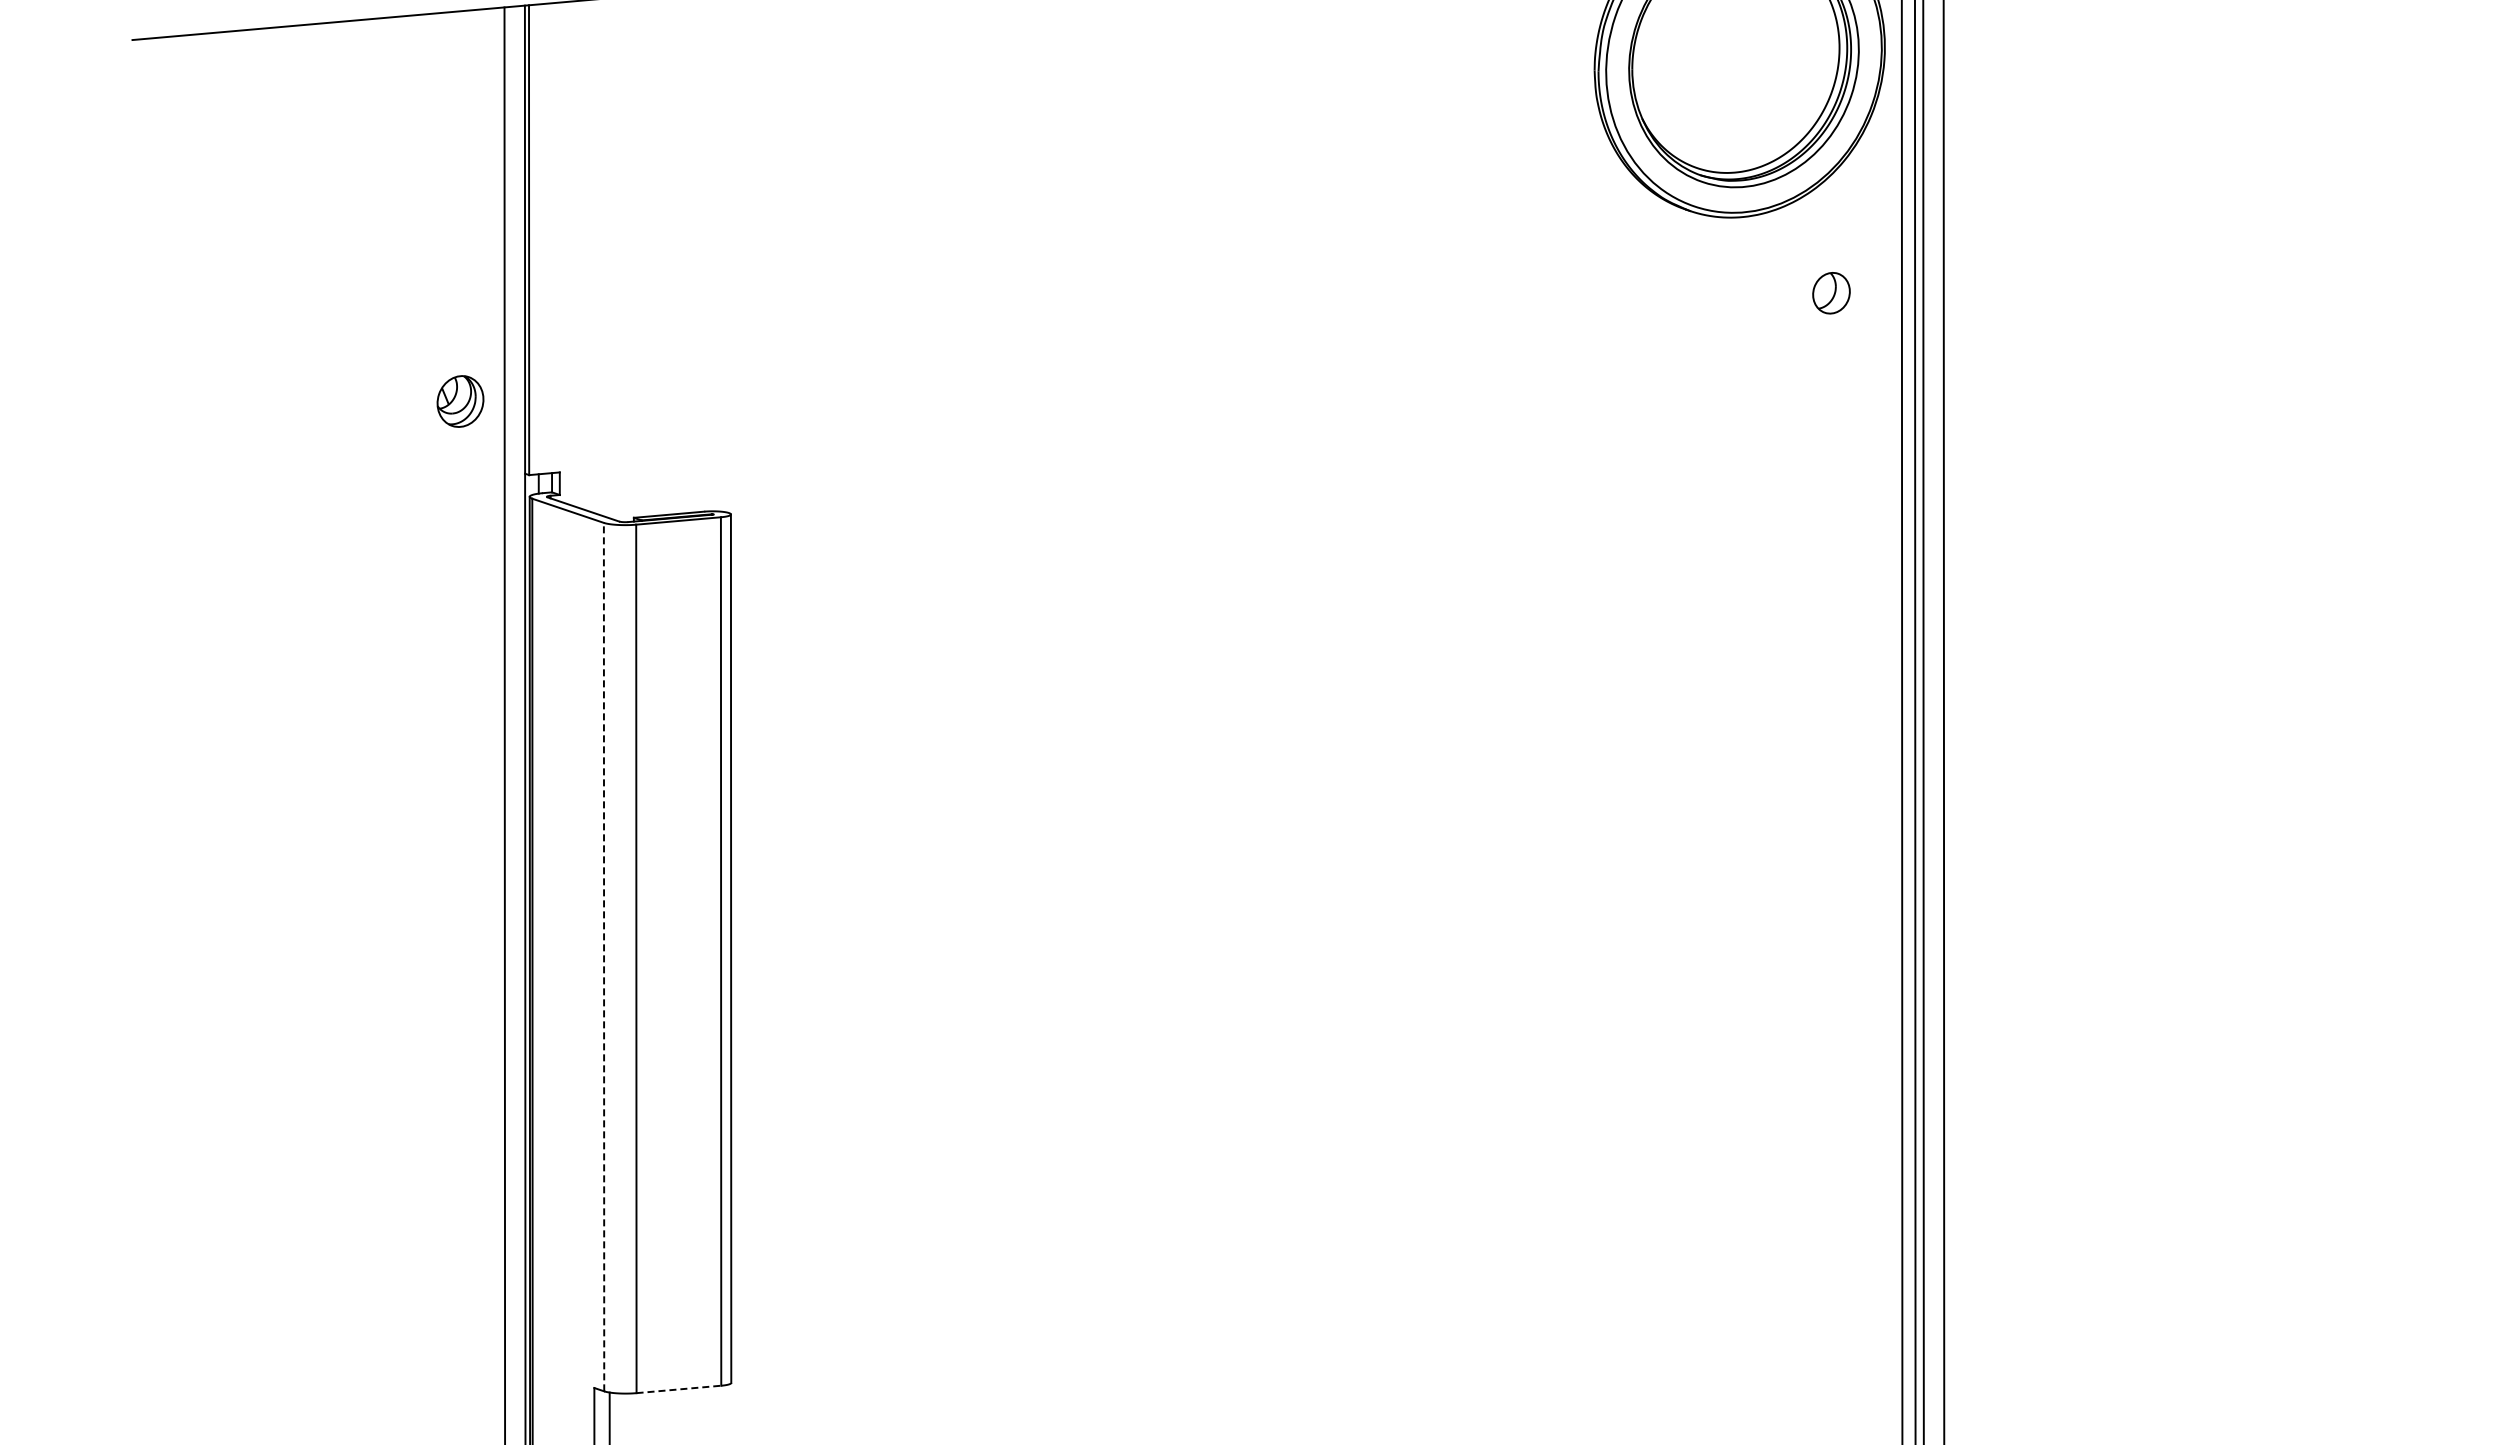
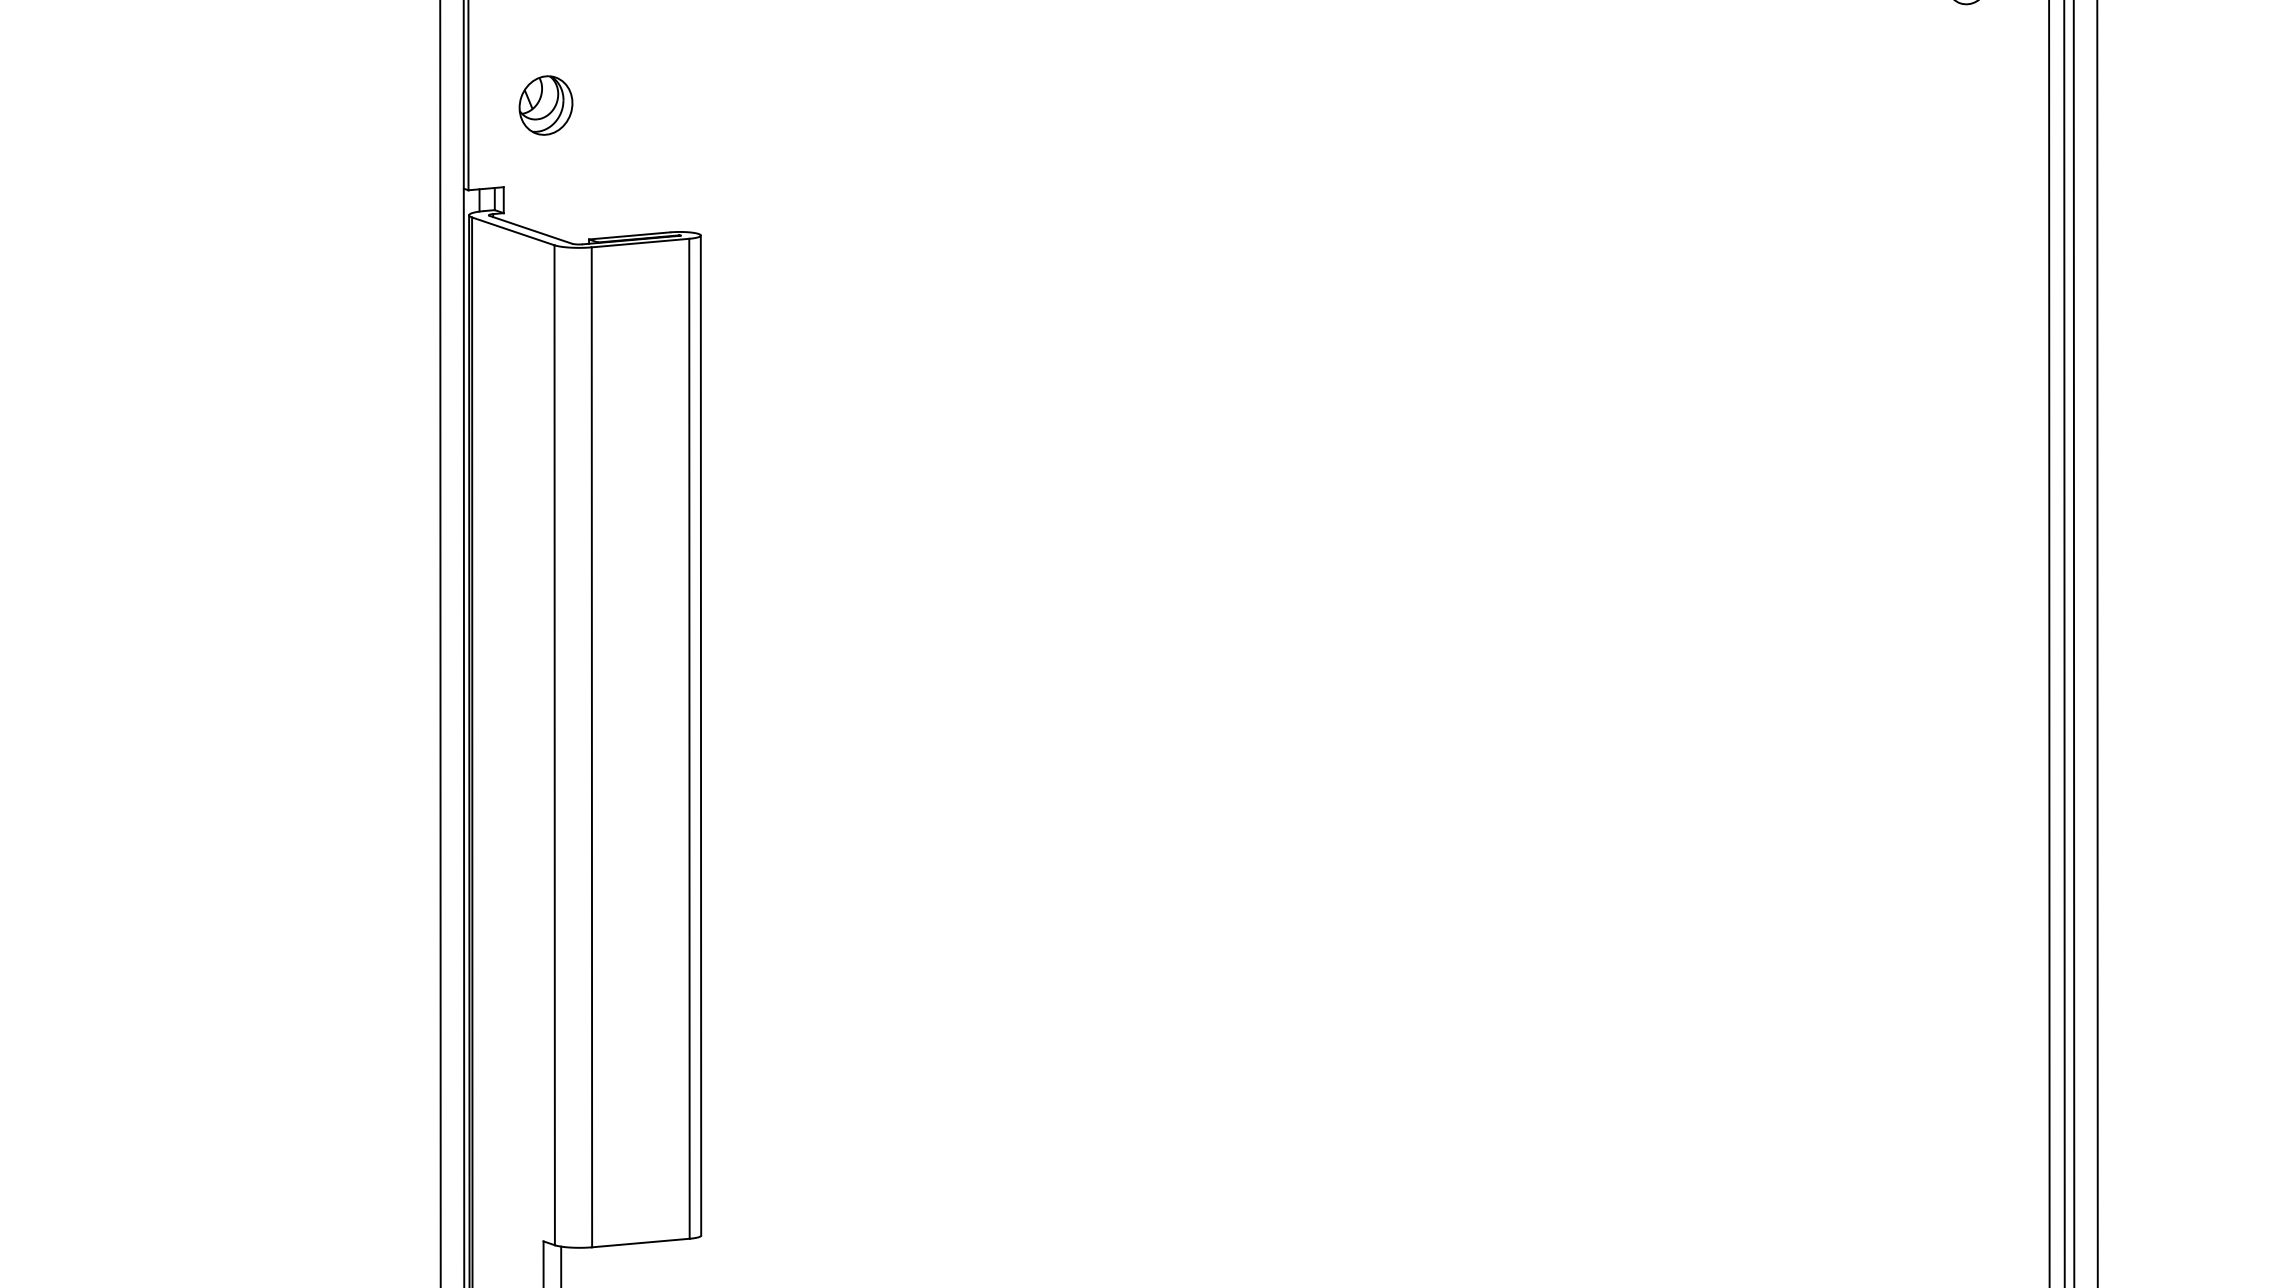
part: (460, 401) -> (546, 105), moved
line: (604, 956) -> (555, 744), dashed -> solid
line: (678, 1389) -> (640, 1243), dashed -> solid

